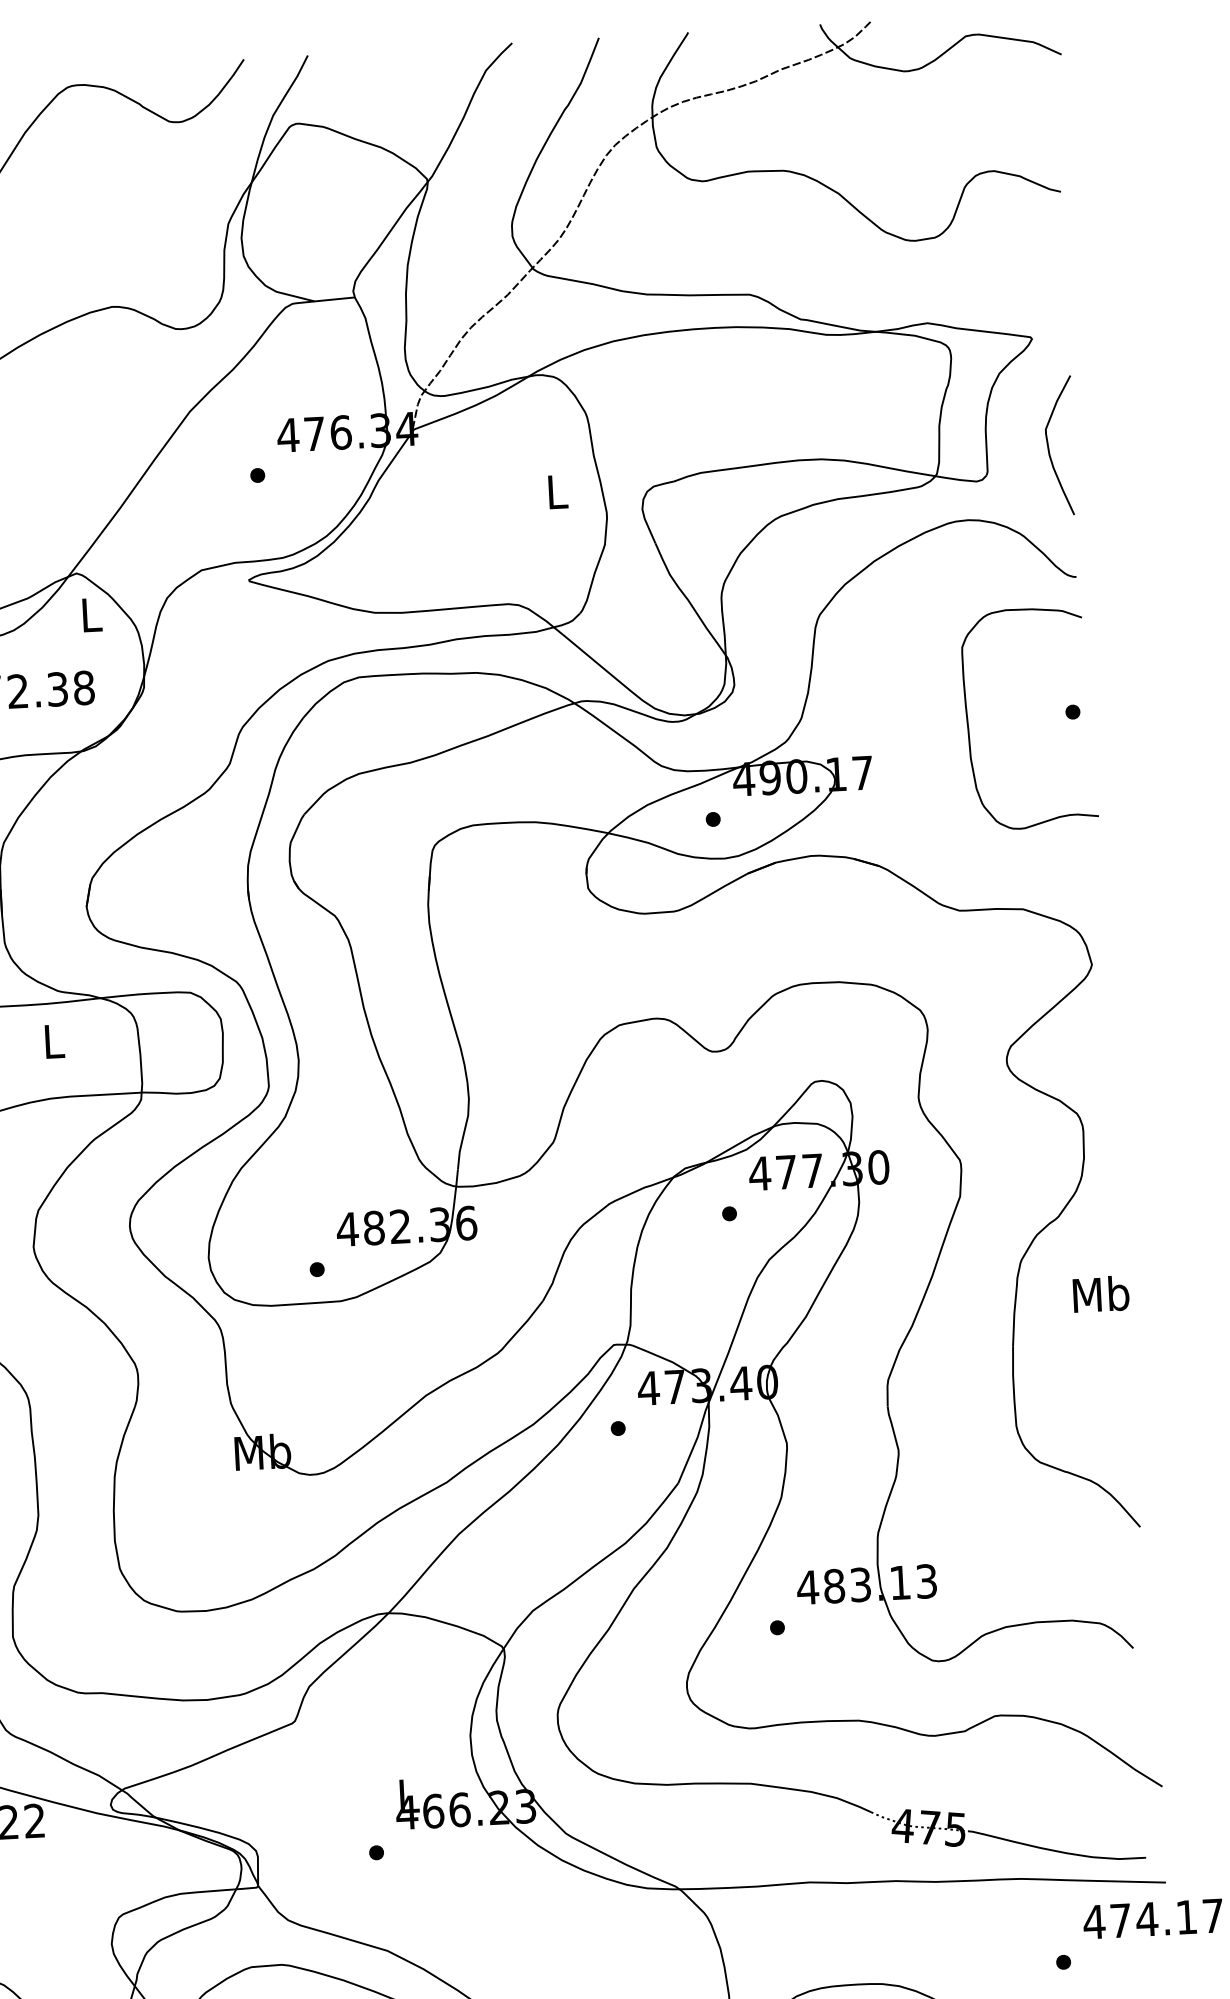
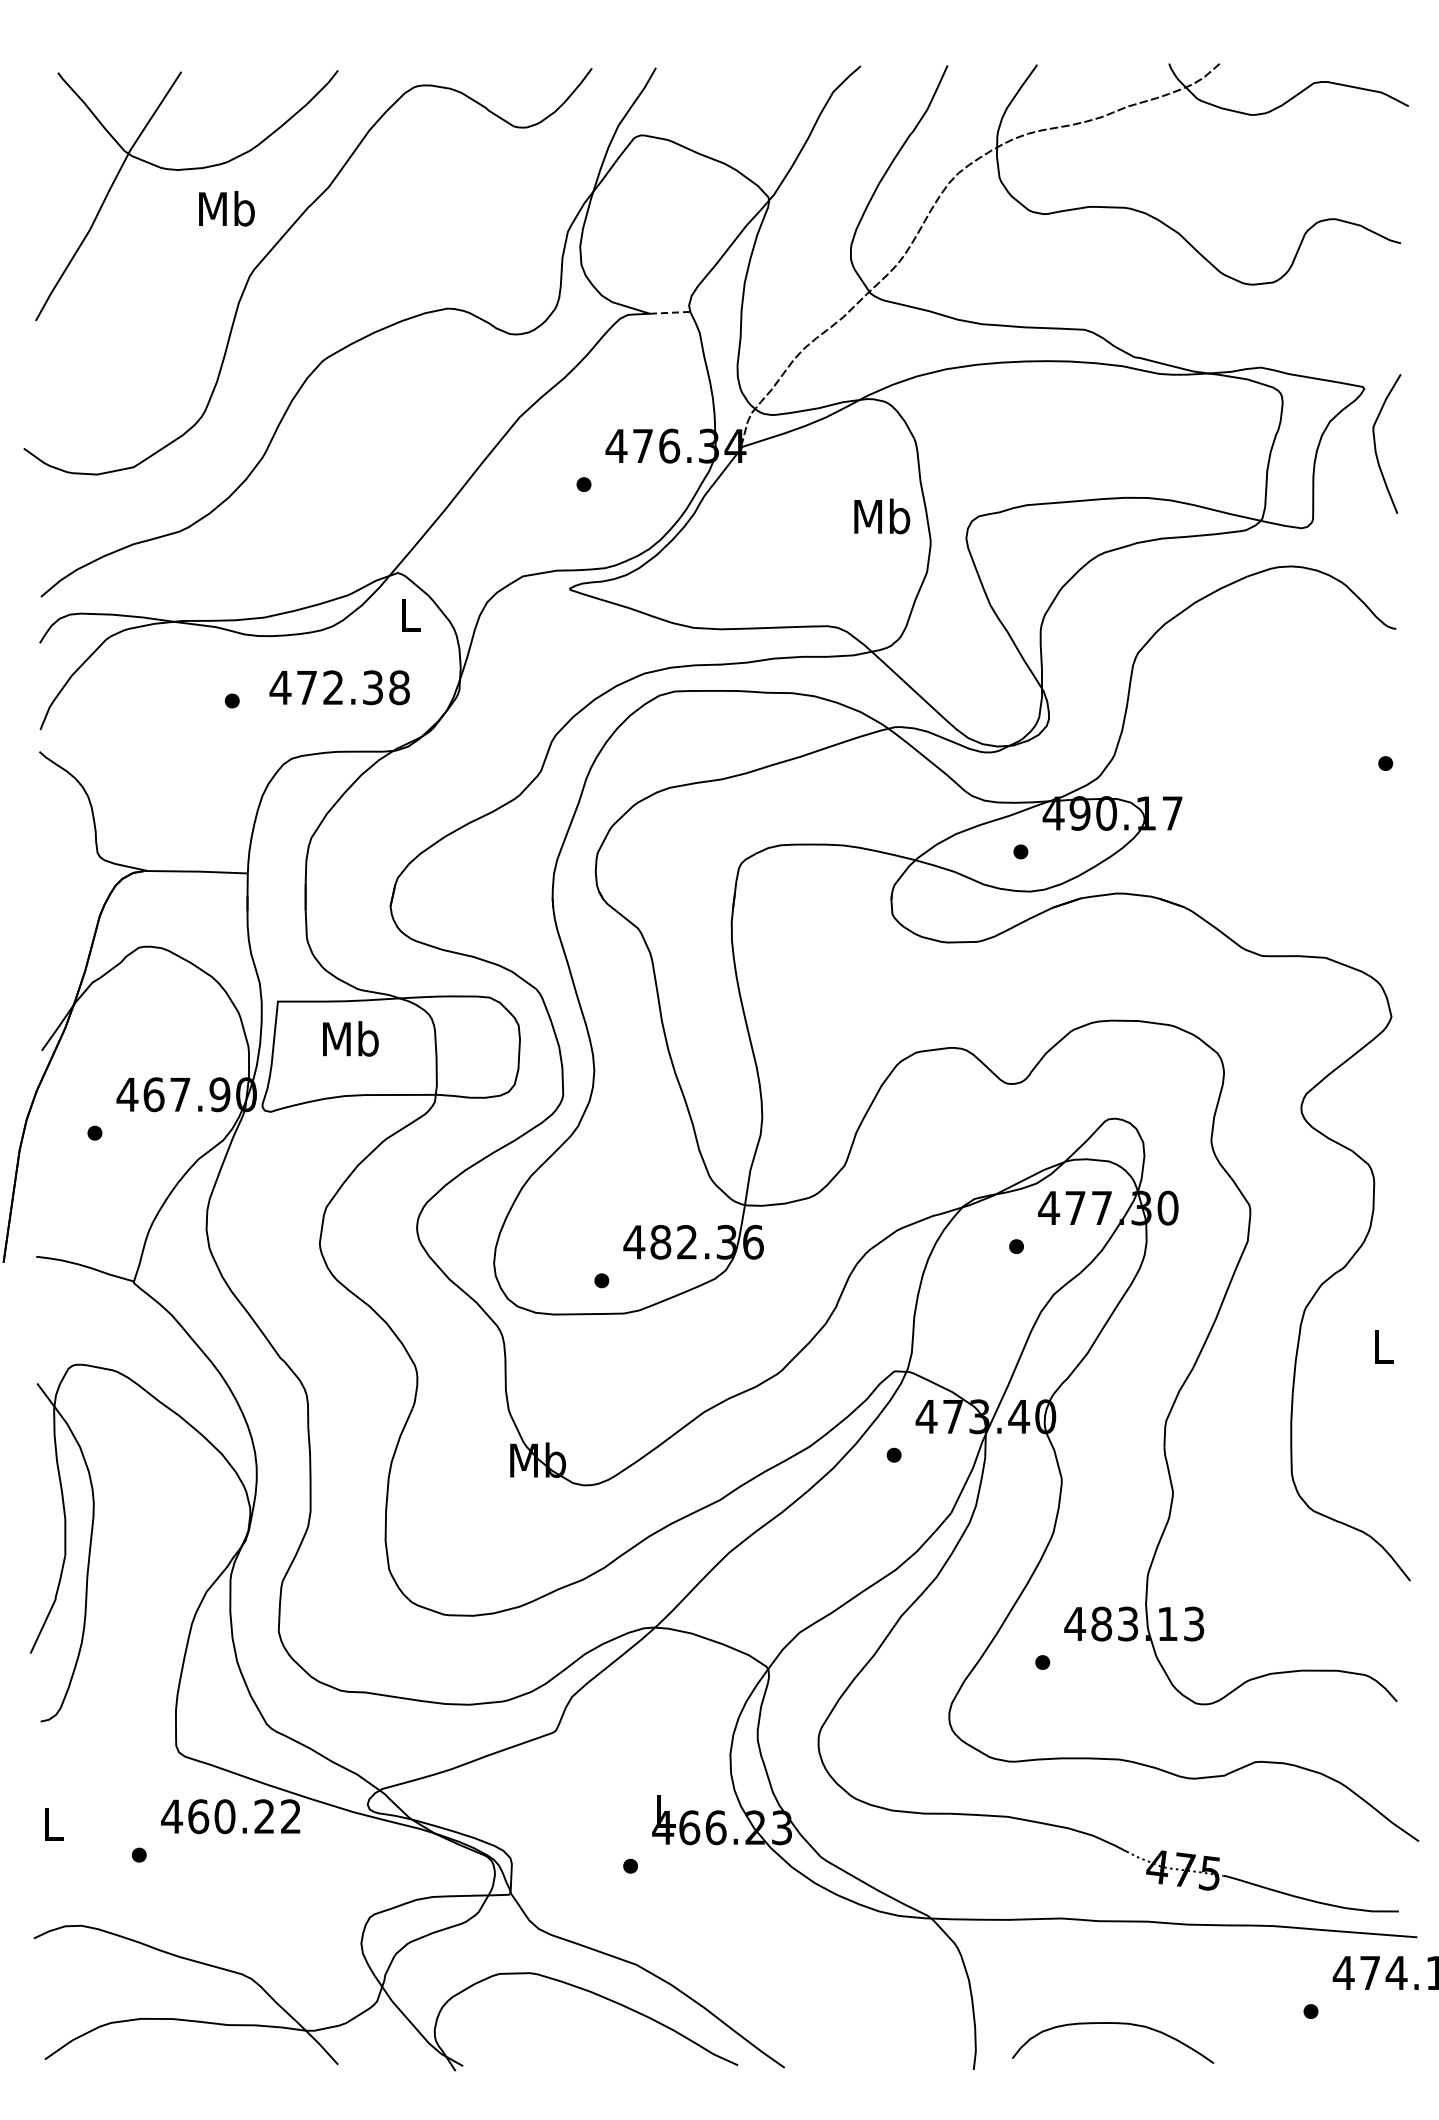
line: (334, 299) -> (669, 312), solid -> dashed
curve: (1049, 449) -> (1376, 447), moved
text: (557, 491) -> (882, 516), L -> Mb
curve: (969, 725) -> (1281, 771), removed
text: (53, 1040) -> (350, 1038), L -> Mb
text: (1101, 1294) -> (1383, 1346), Mb -> L

